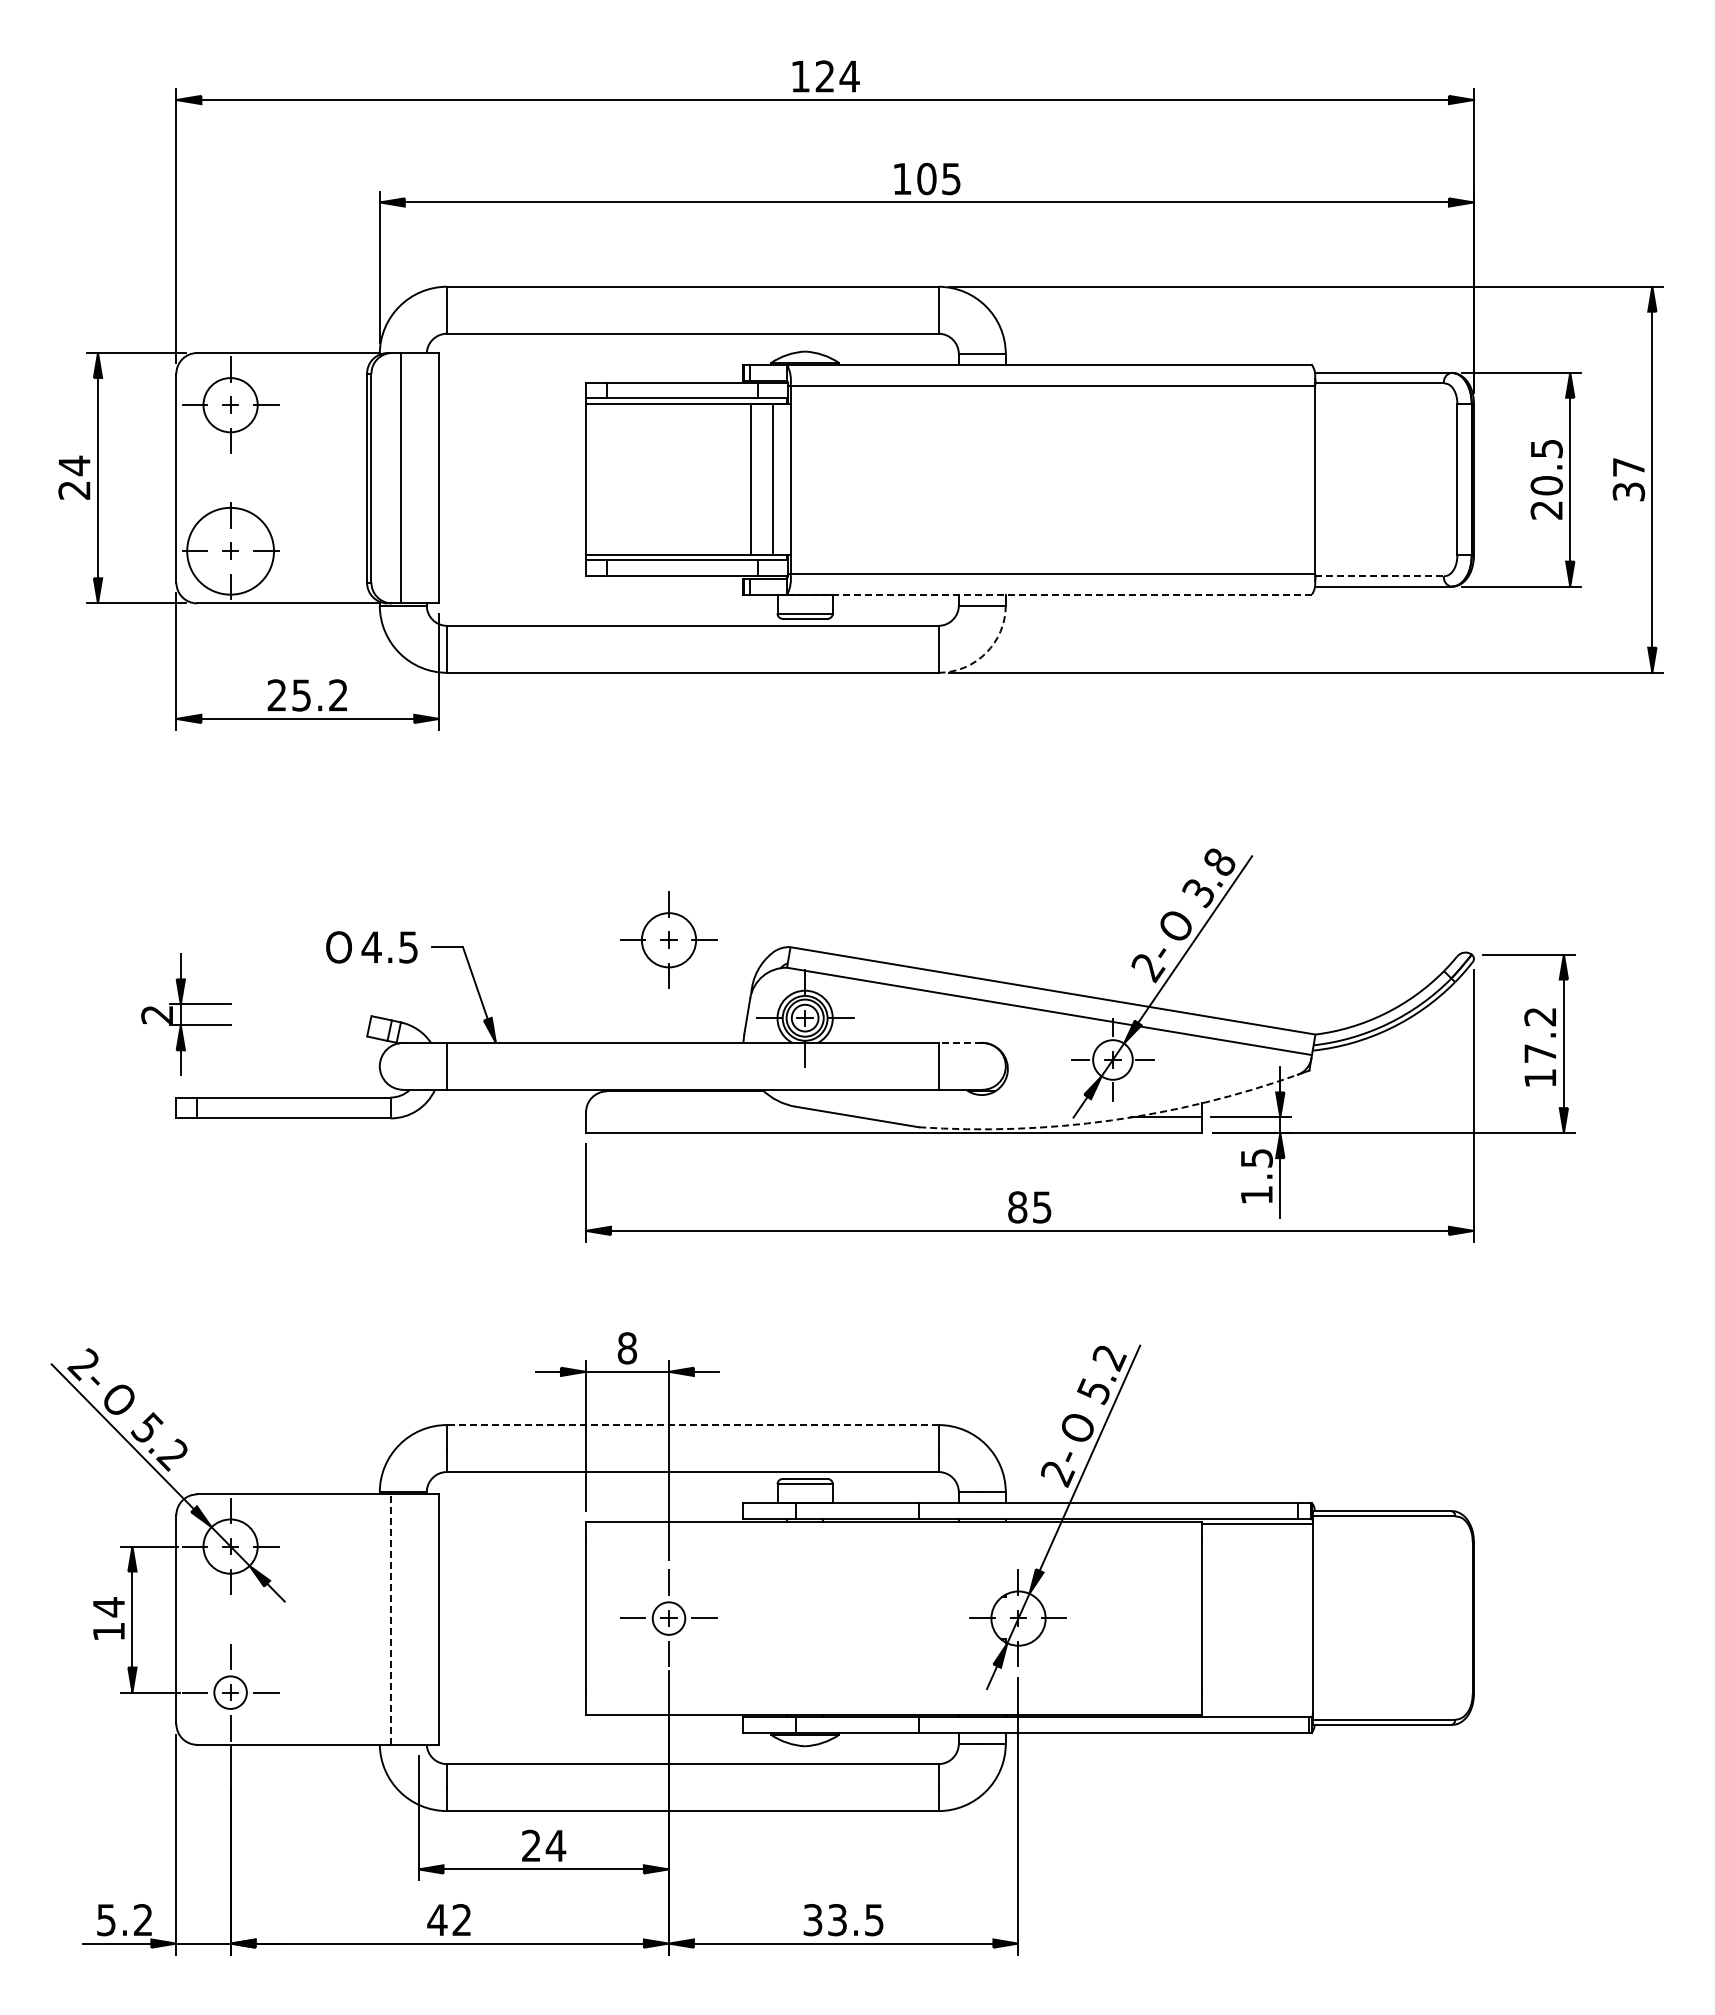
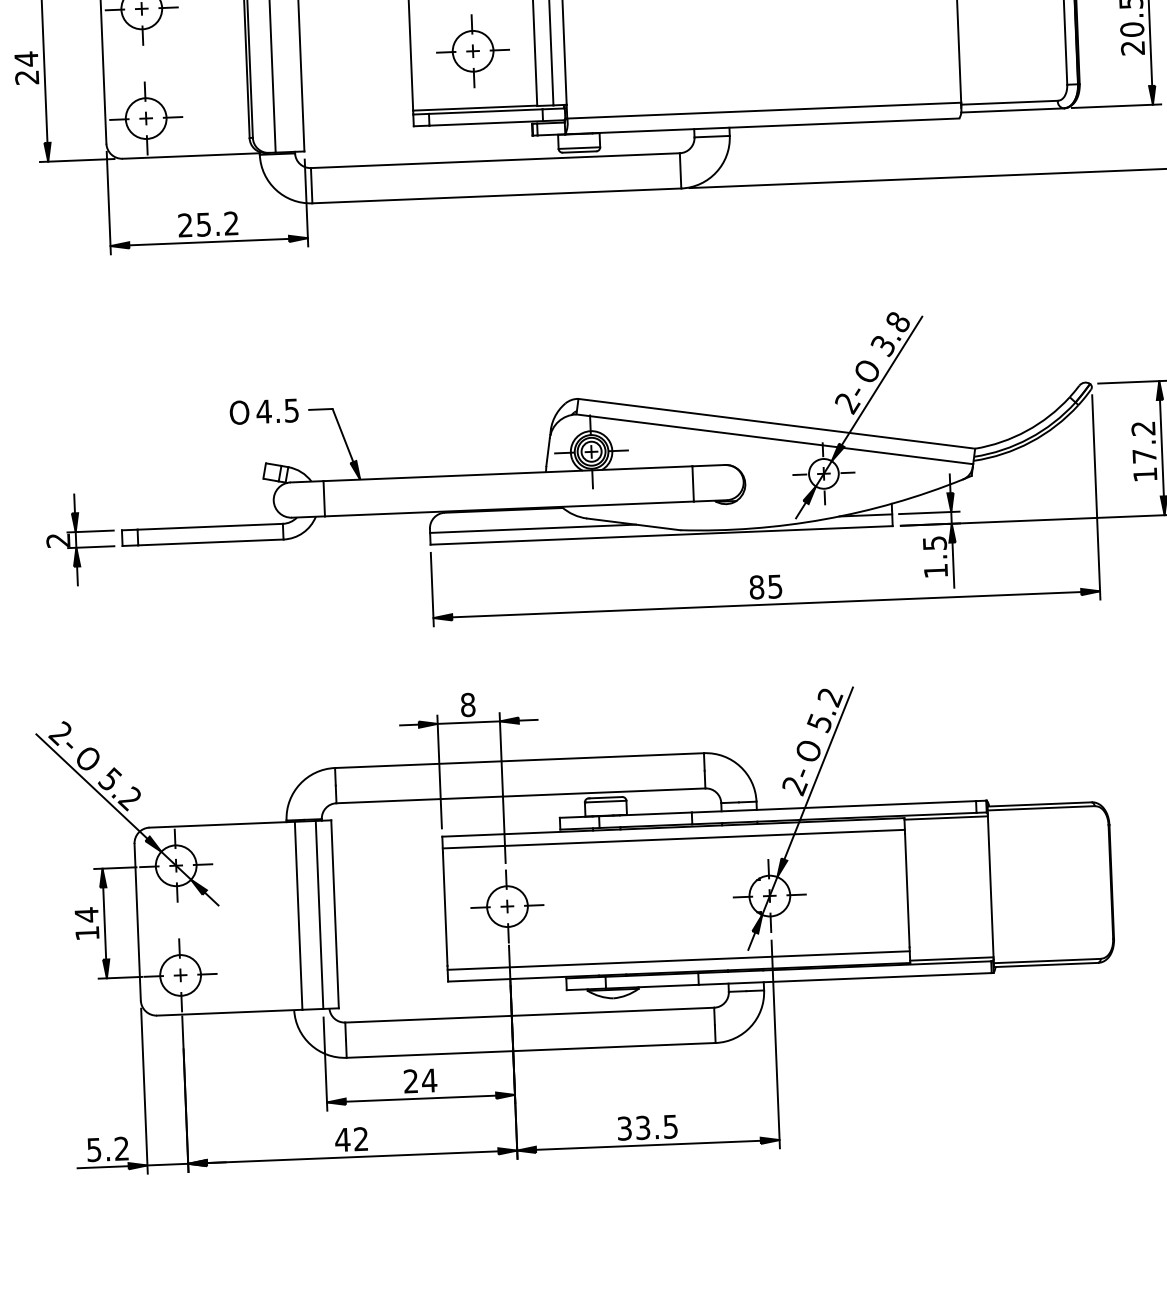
circle: (230, 551) -> (146, 118), size x0.62
line: (1380, 576) -> (1010, 102), dashed -> solid
line: (1049, 594) -> (762, 126), dashed -> solid
arc: (986, 653) -> (716, 172), dashed -> solid
part: (668, 939) -> (472, 50), moved
part: (186, 1014) -> (80, 539), moved
line: (960, 1042) -> (708, 465), dashed -> solid
line: (723, 1117) -> (533, 528), added
arc: (1111, 1120) -> (824, 519), dashed -> solid
line: (692, 1425) -> (519, 760), dashed -> solid
line: (893, 1537) -> (673, 838), added
circle: (668, 1618) -> (507, 906), size x1.67
line: (390, 1619) -> (298, 915), dashed -> solid
line: (418, 1619) -> (319, 914), added
circle: (230, 1692) -> (180, 975), size x1.67
line: (893, 1699) -> (678, 960), added
line: (1256, 1711) -> (951, 958), added

